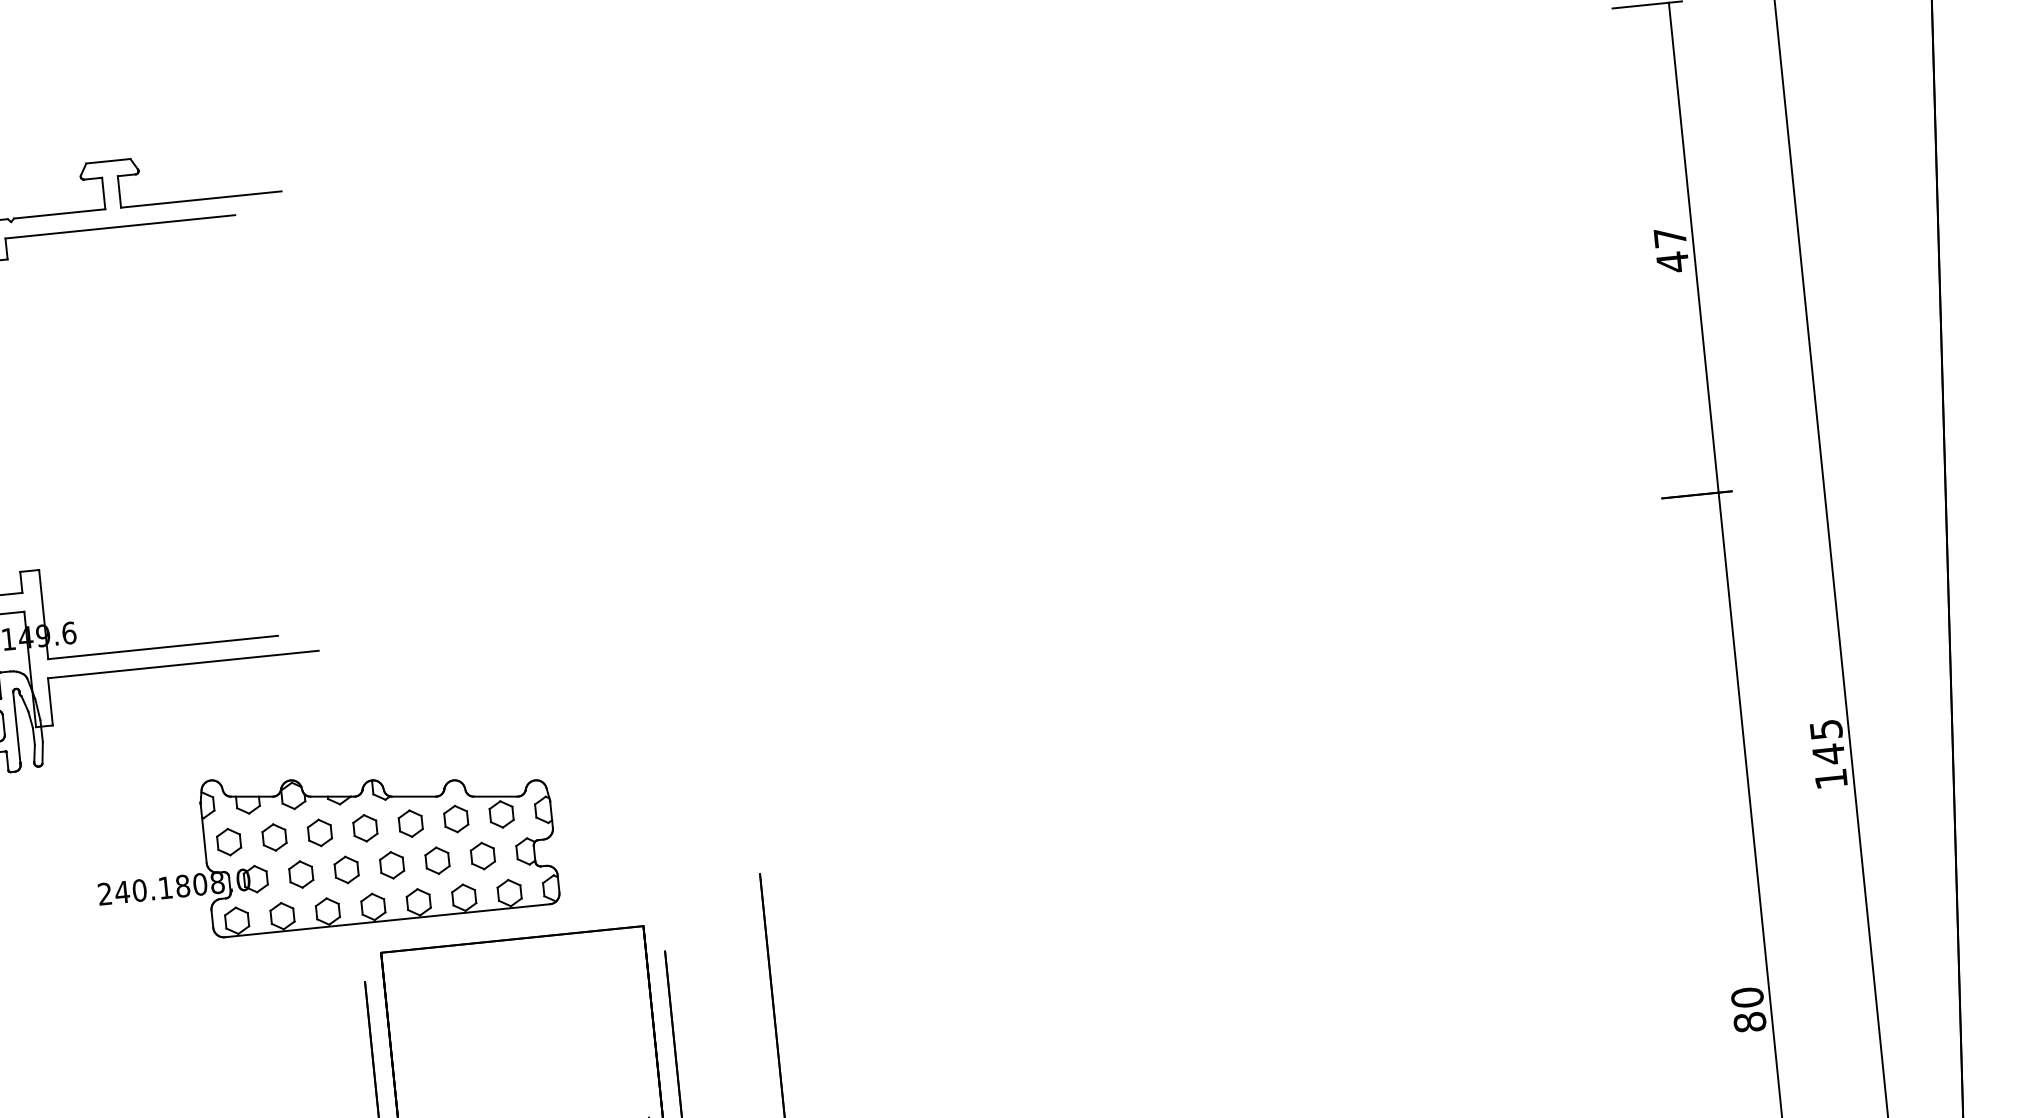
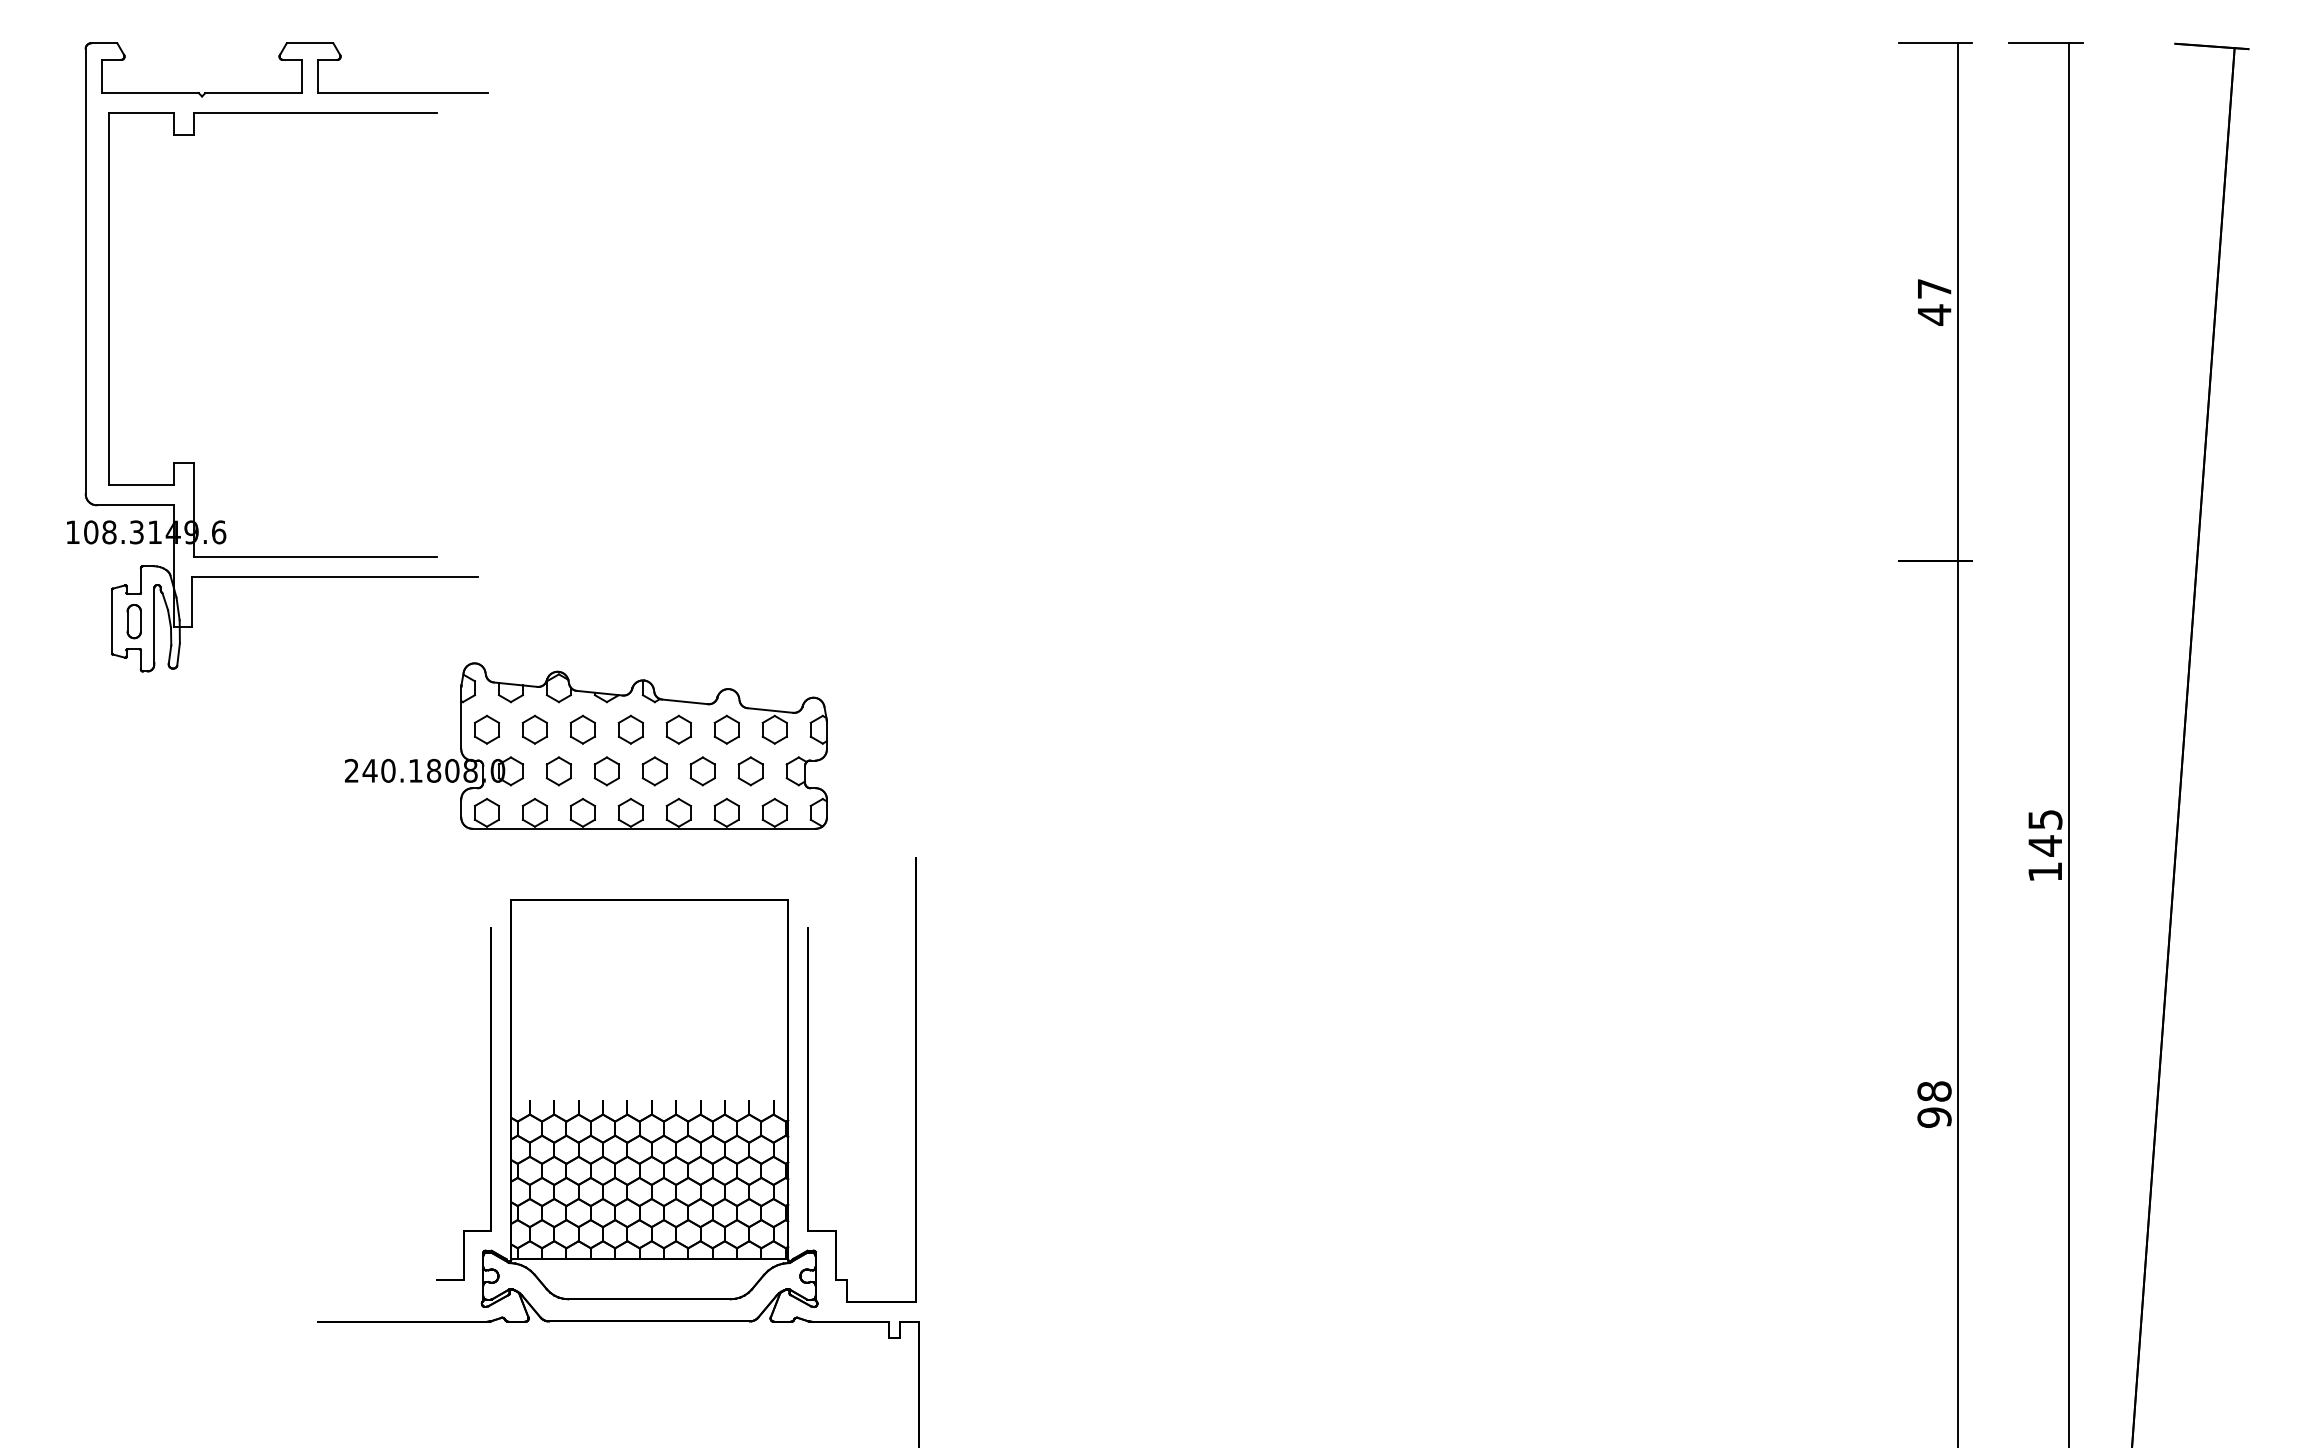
part: (324, 847) -> (586, 745), moved
text: (1748, 1009) -> (1934, 1104), 80 -> 98

